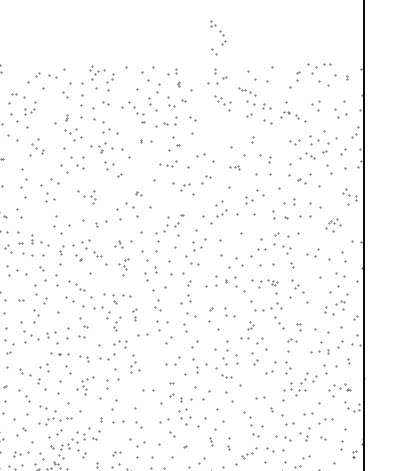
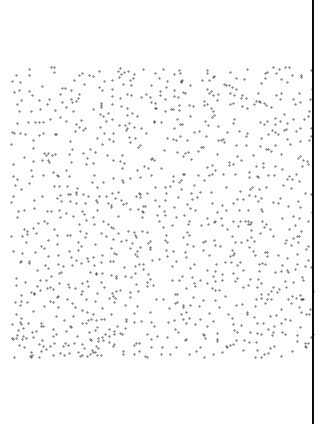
part: (218, 38) -> (209, 113), moved
part: (86, 197) -> (115, 161), size x1.43
part: (333, 225) -> (291, 181), size x1.67

